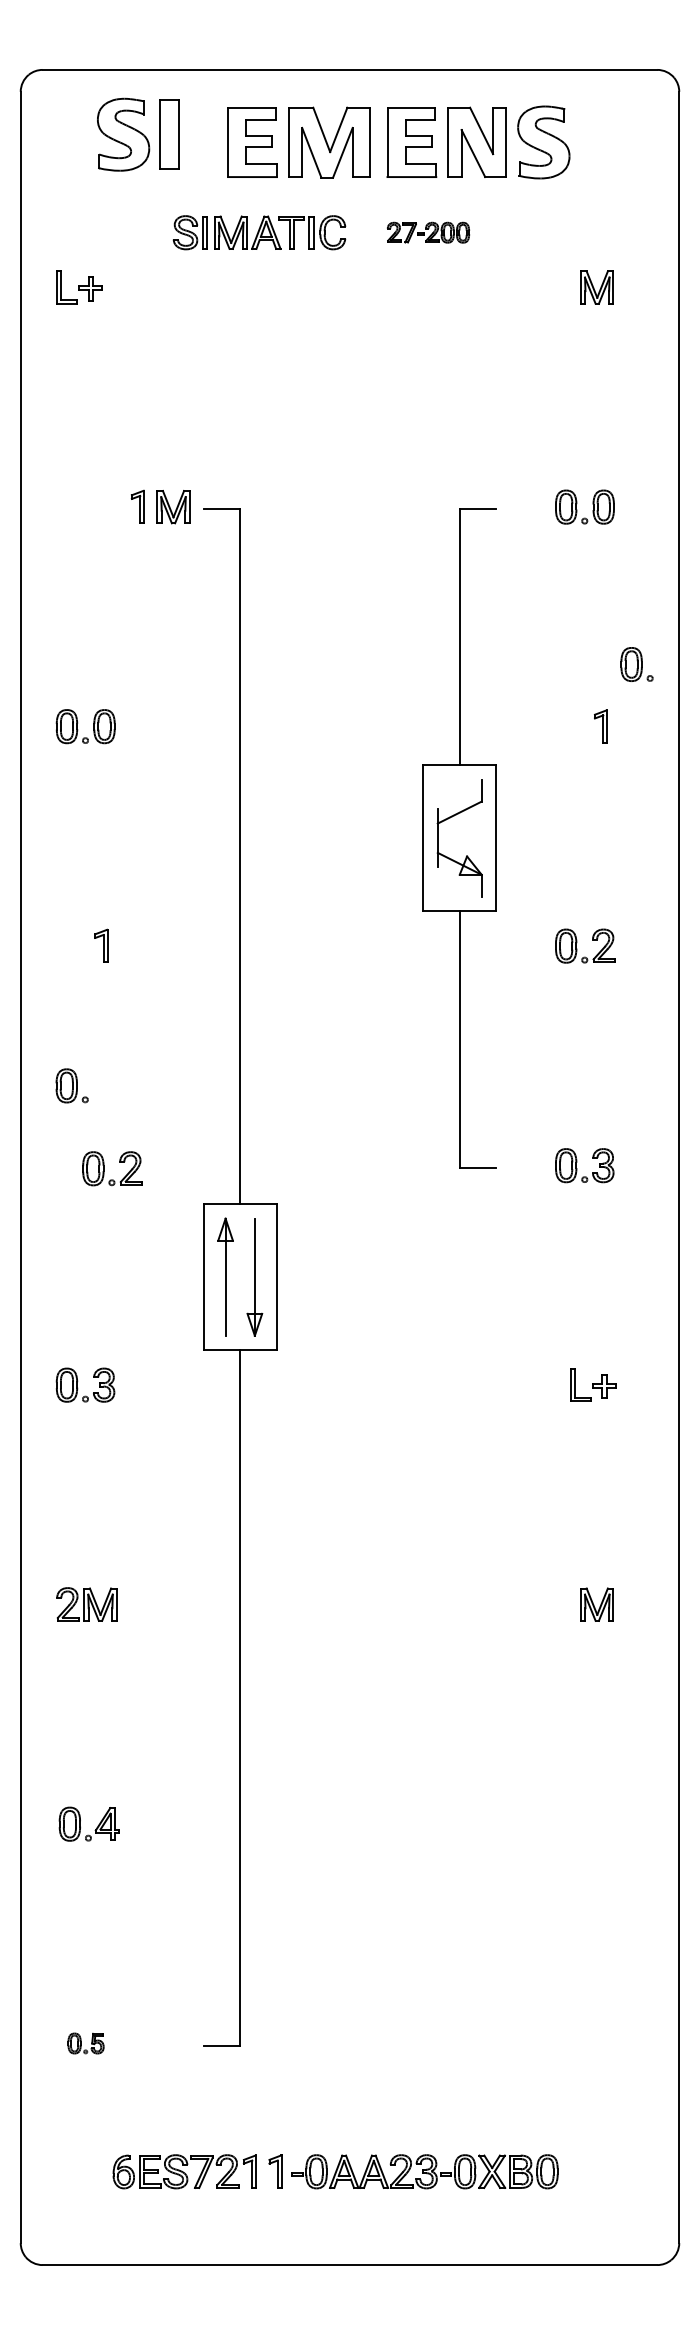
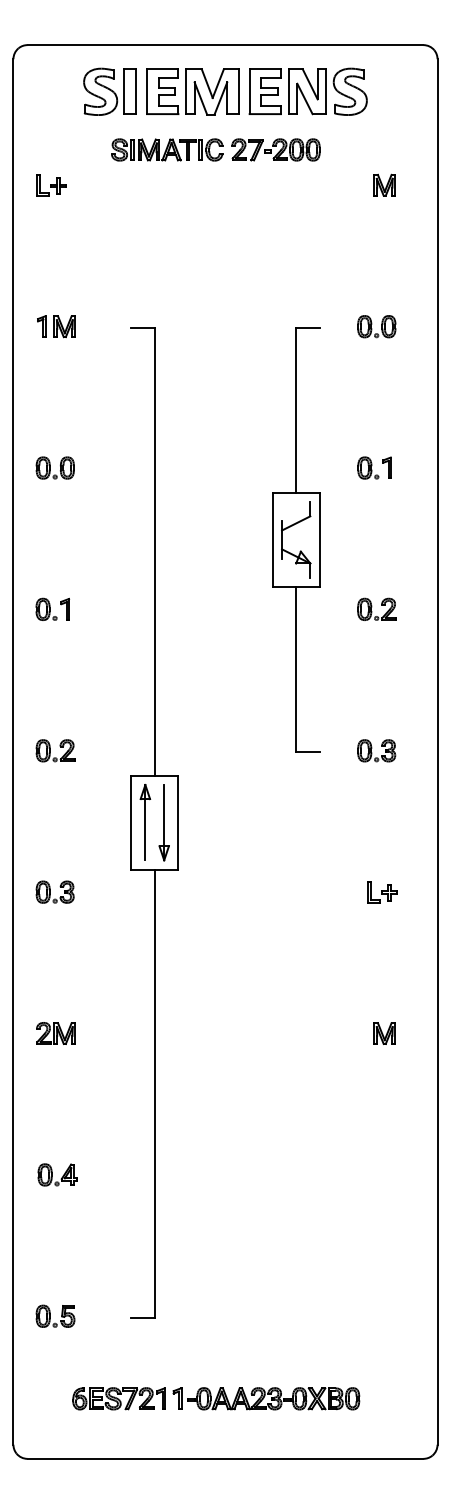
part: (137, 134) -> (109, 91), moved
part: (427, 231) -> (275, 149), size x1.67
part: (160, 506) -> (56, 326), moved
part: (637, 663) -> (368, 467), moved
part: (72, 1084) -> (46, 608), moved
part: (112, 1168) -> (55, 750), moved
part: (86, 2042) -> (55, 1315), size x1.67

